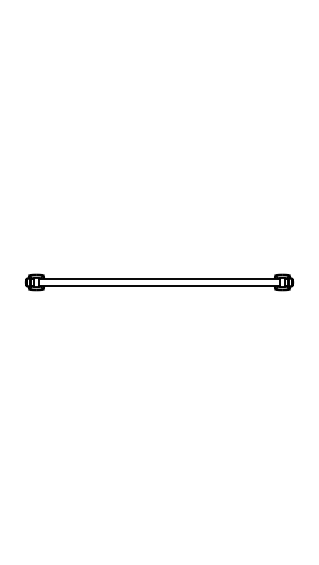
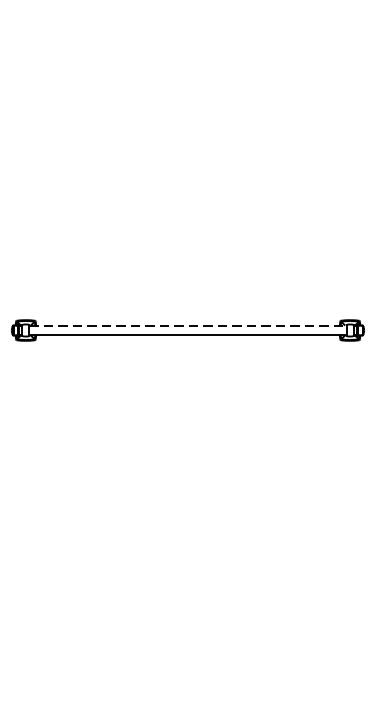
line: (159, 278) -> (188, 325), solid -> dashed

